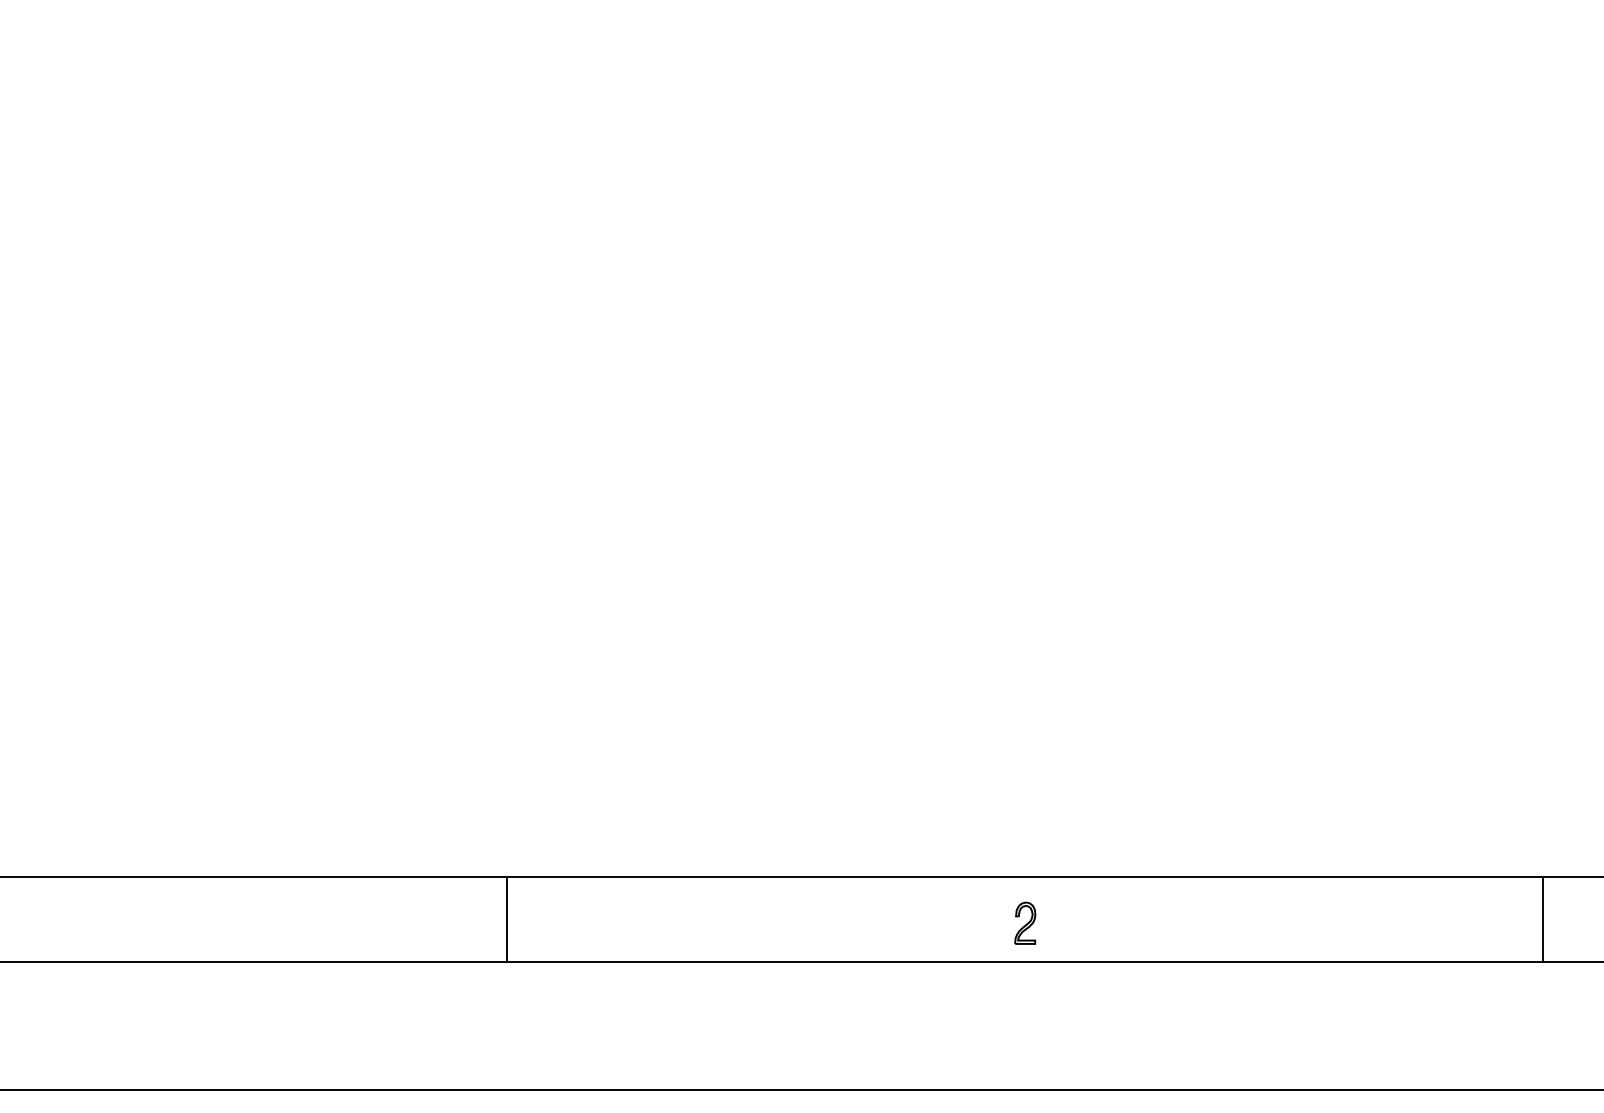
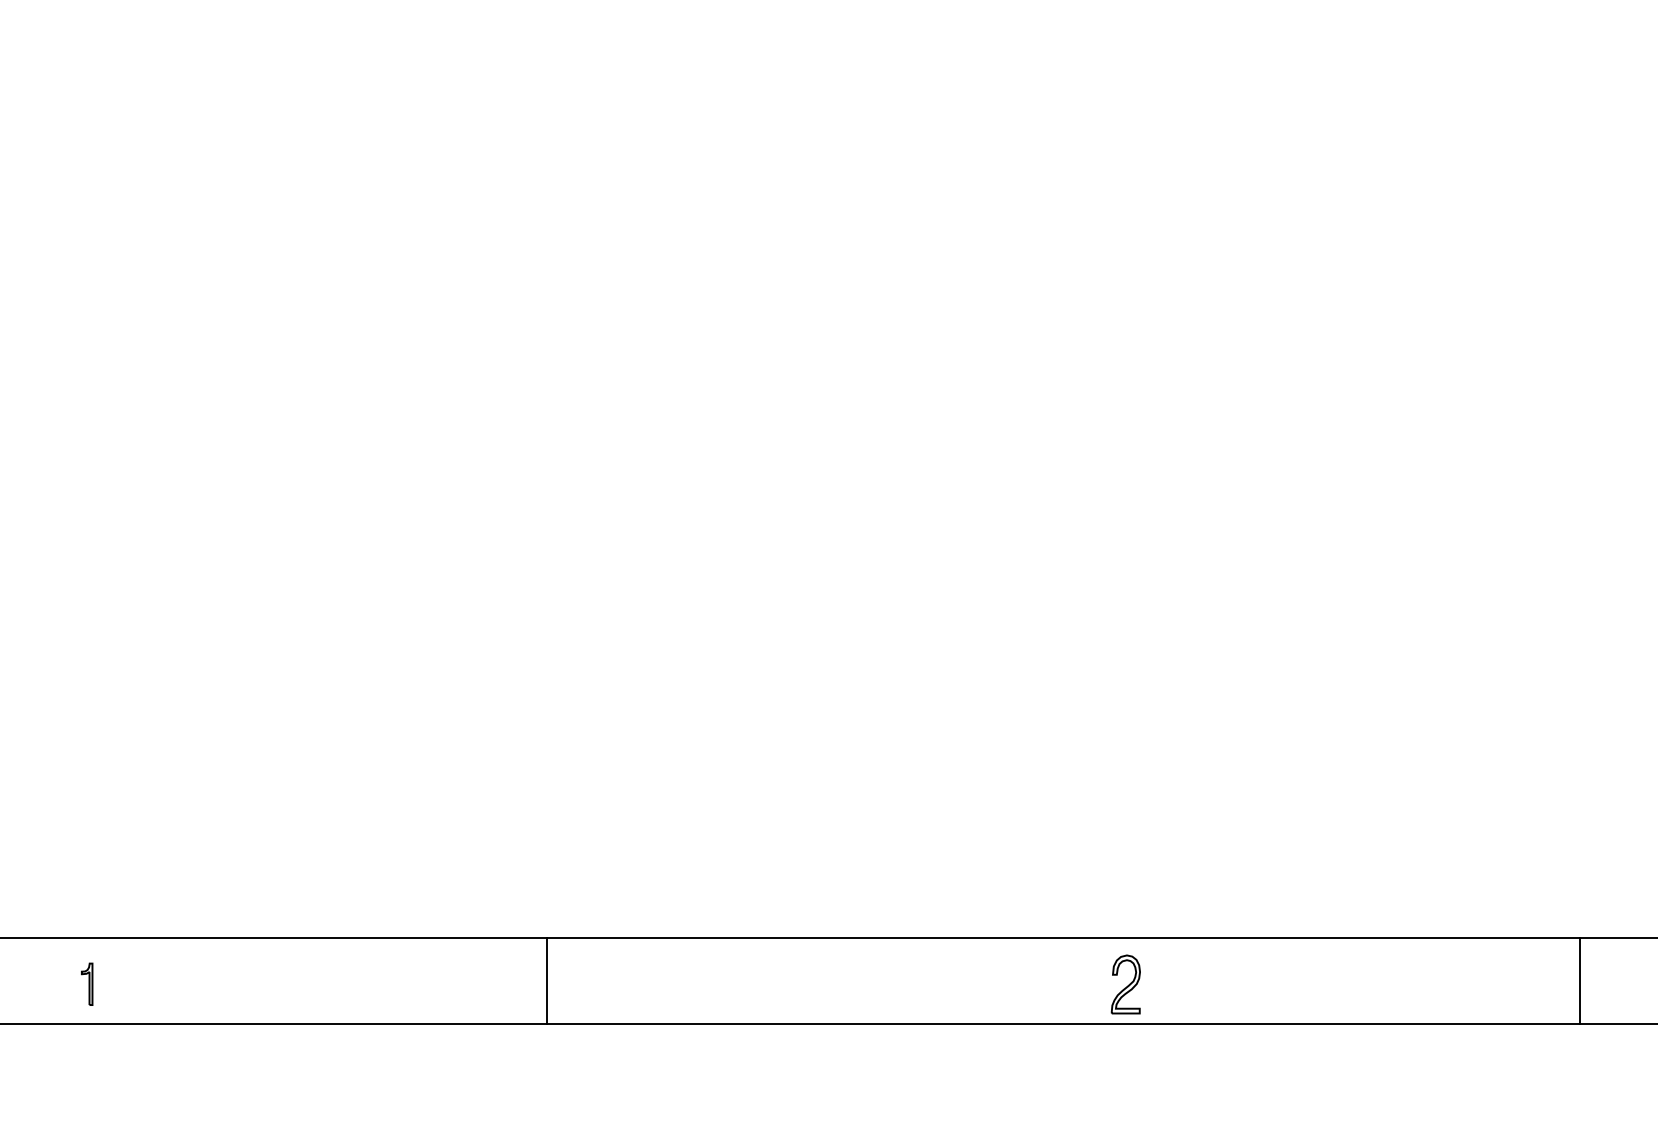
line: (506, 919) -> (547, 980), moved
line: (1542, 919) -> (1579, 980), moved
part: (1024, 922) -> (1125, 983), size x1.4

